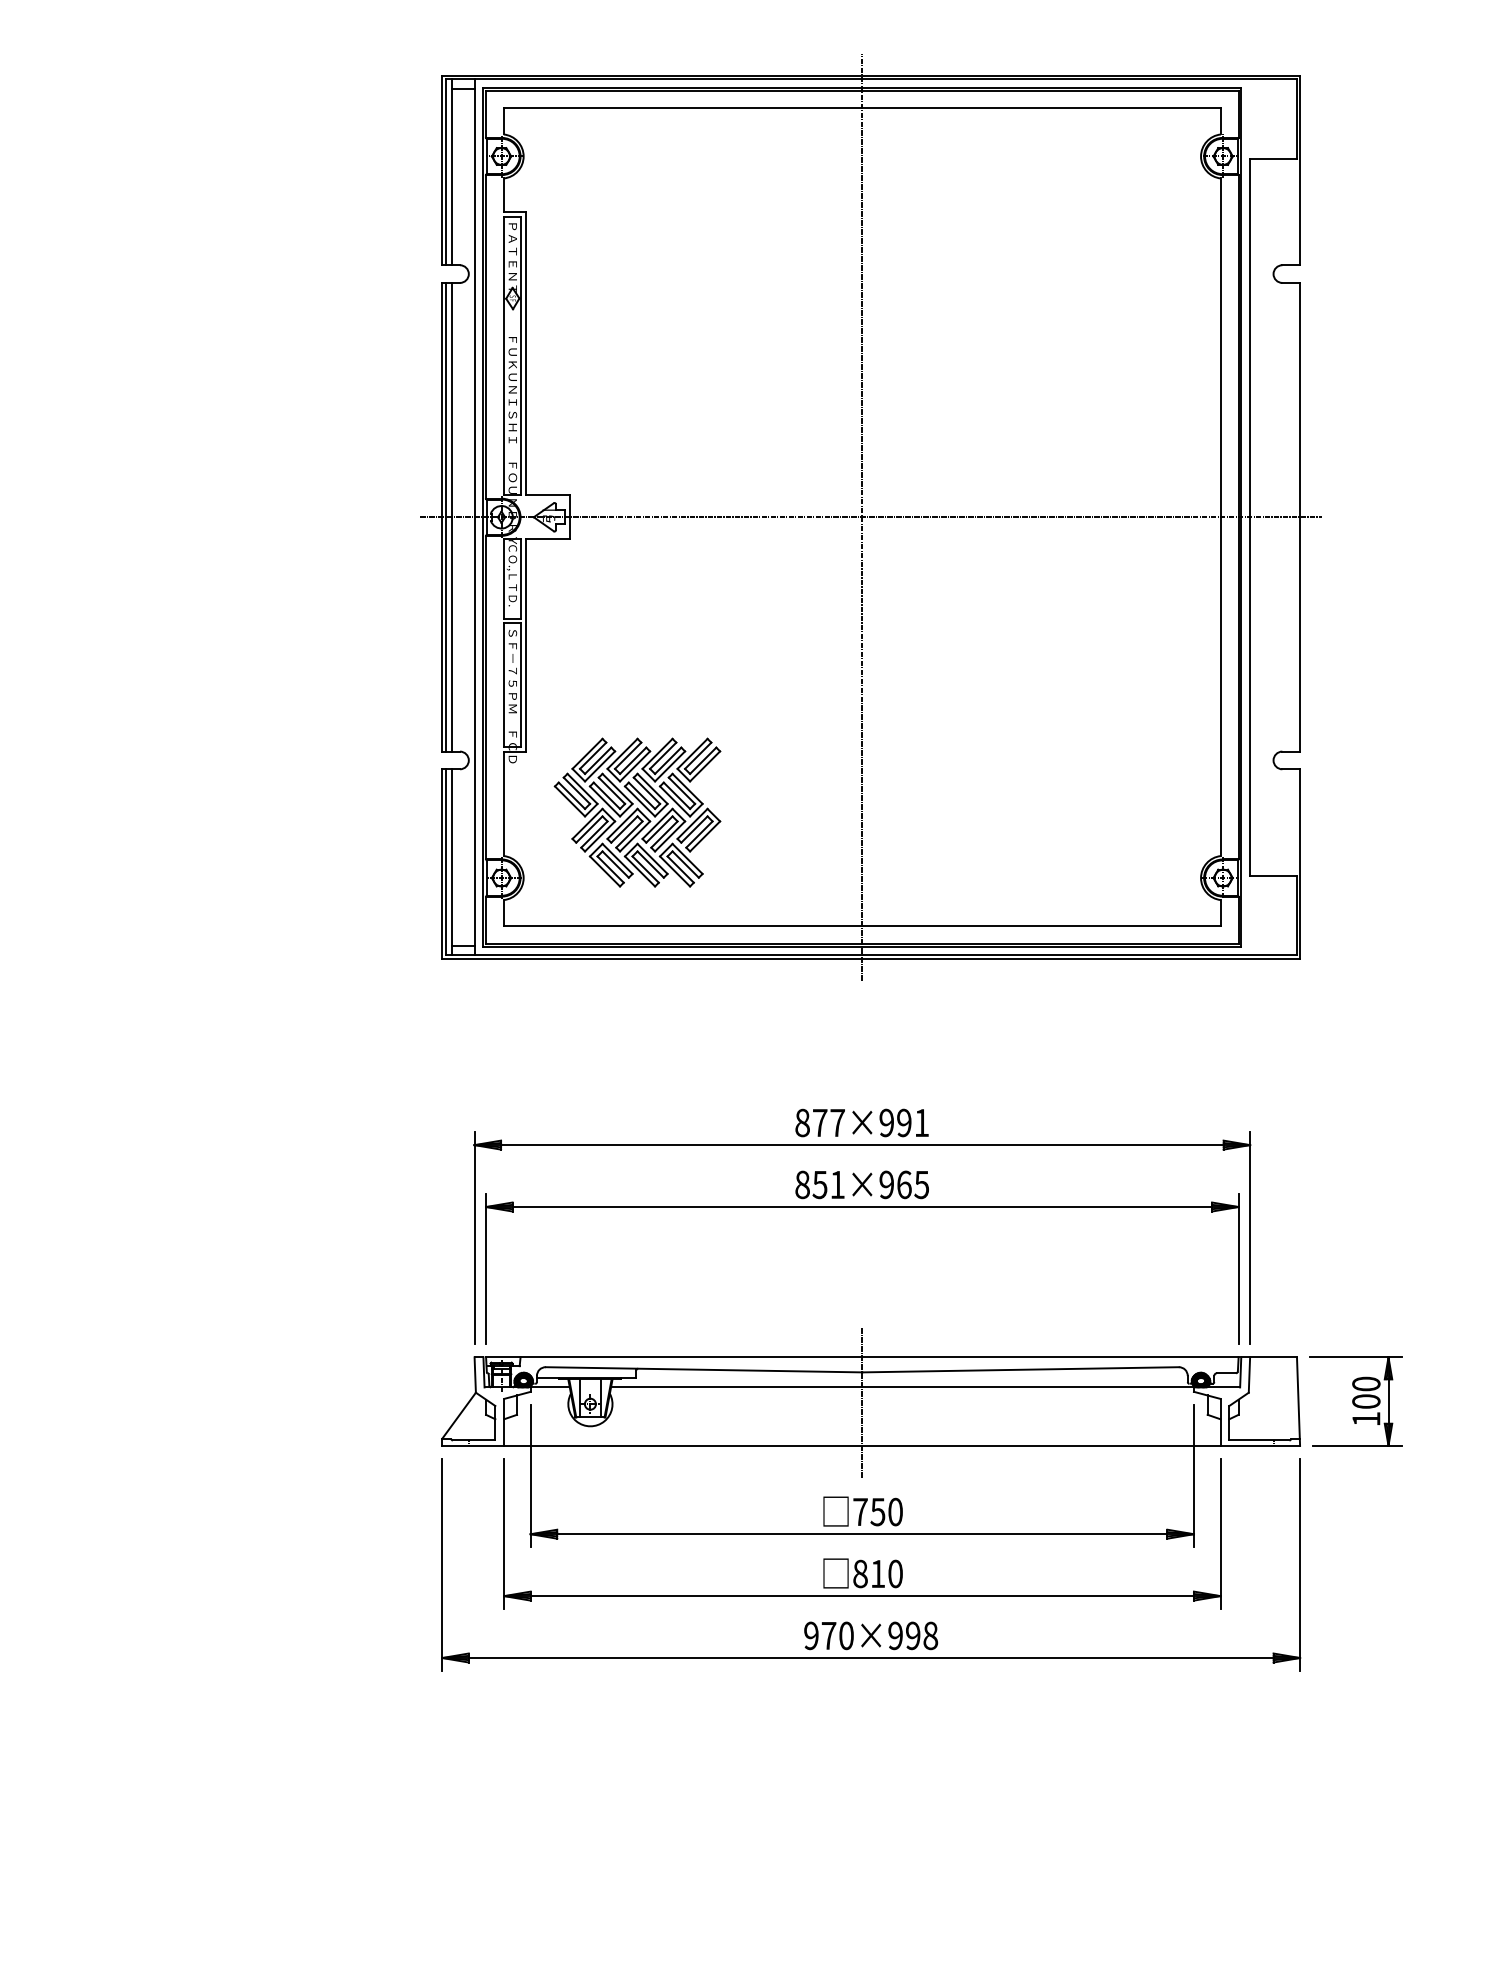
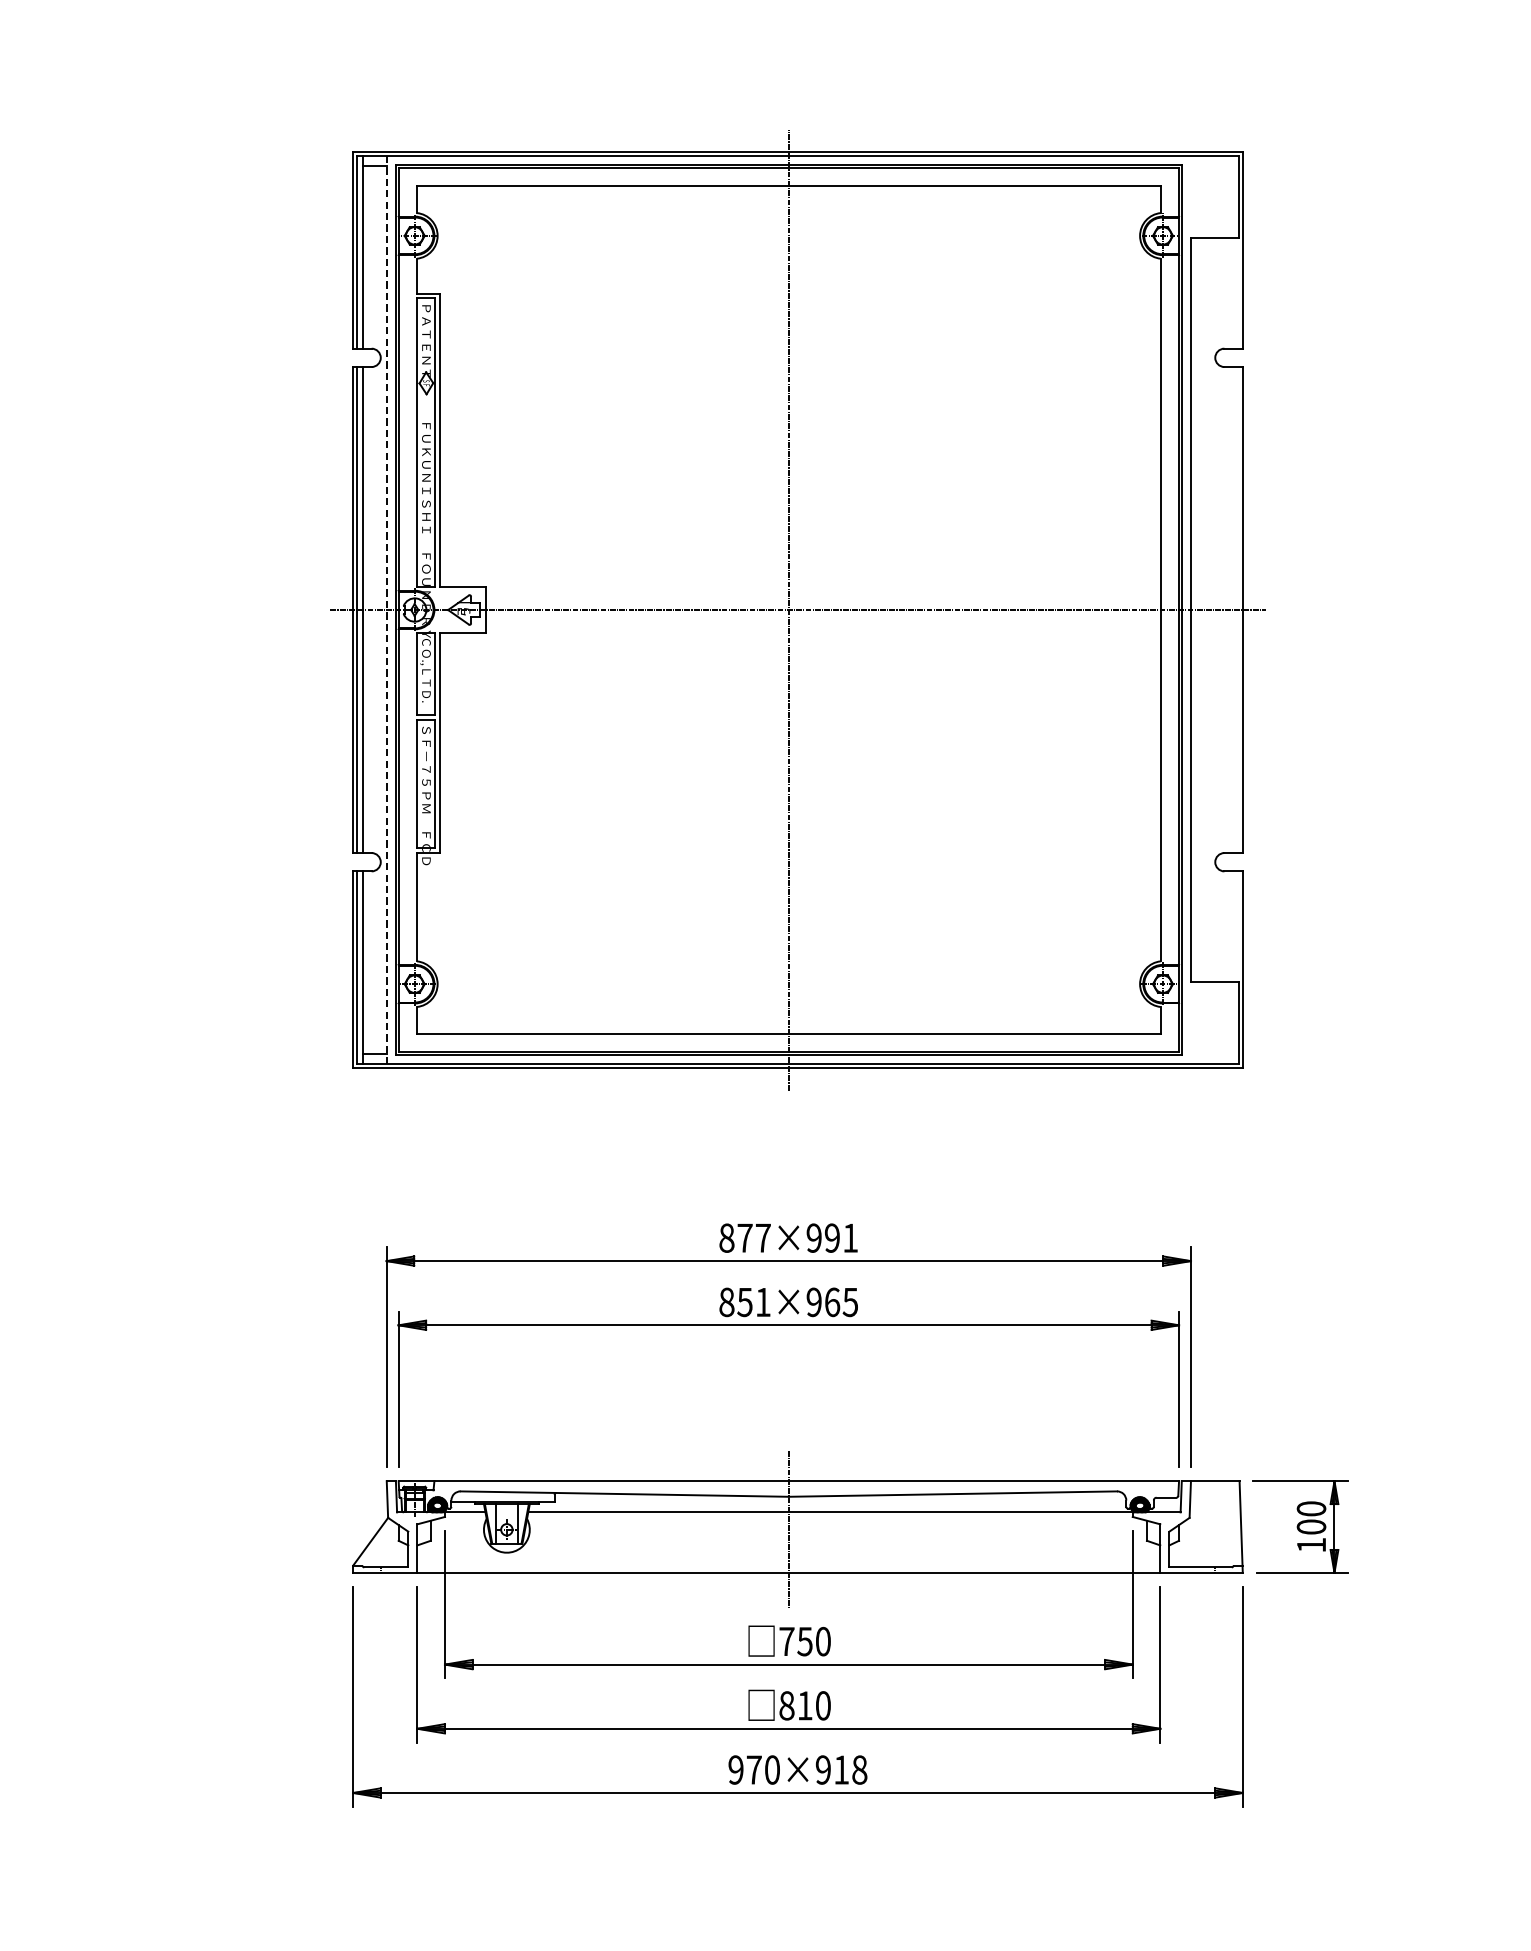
line: (474, 516) -> (386, 609), solid -> dashed
part: (637, 812) -> (555, 916), removed
text: (913, 1635) -> (841, 1769), 970×998 -> 970×918

